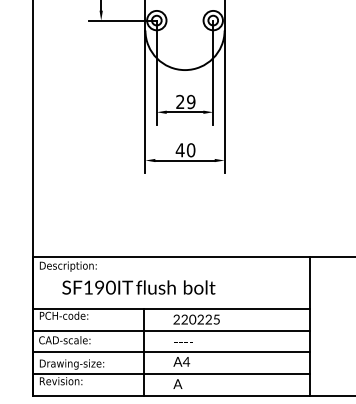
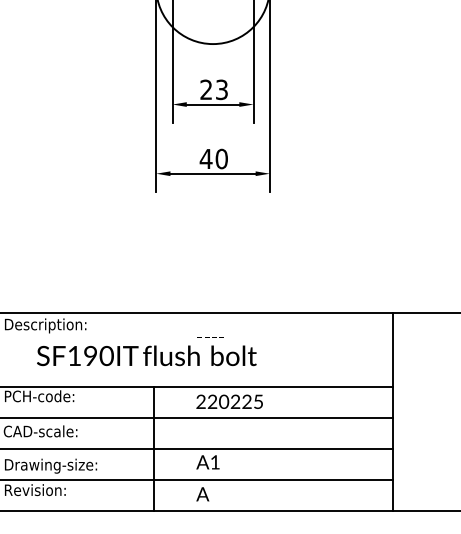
text: (191, 101) -> (222, 89), 29 -> 23
text: (183, 342) -> (210, 337), moved
text: (186, 361) -> (215, 461), A4 -> A1

